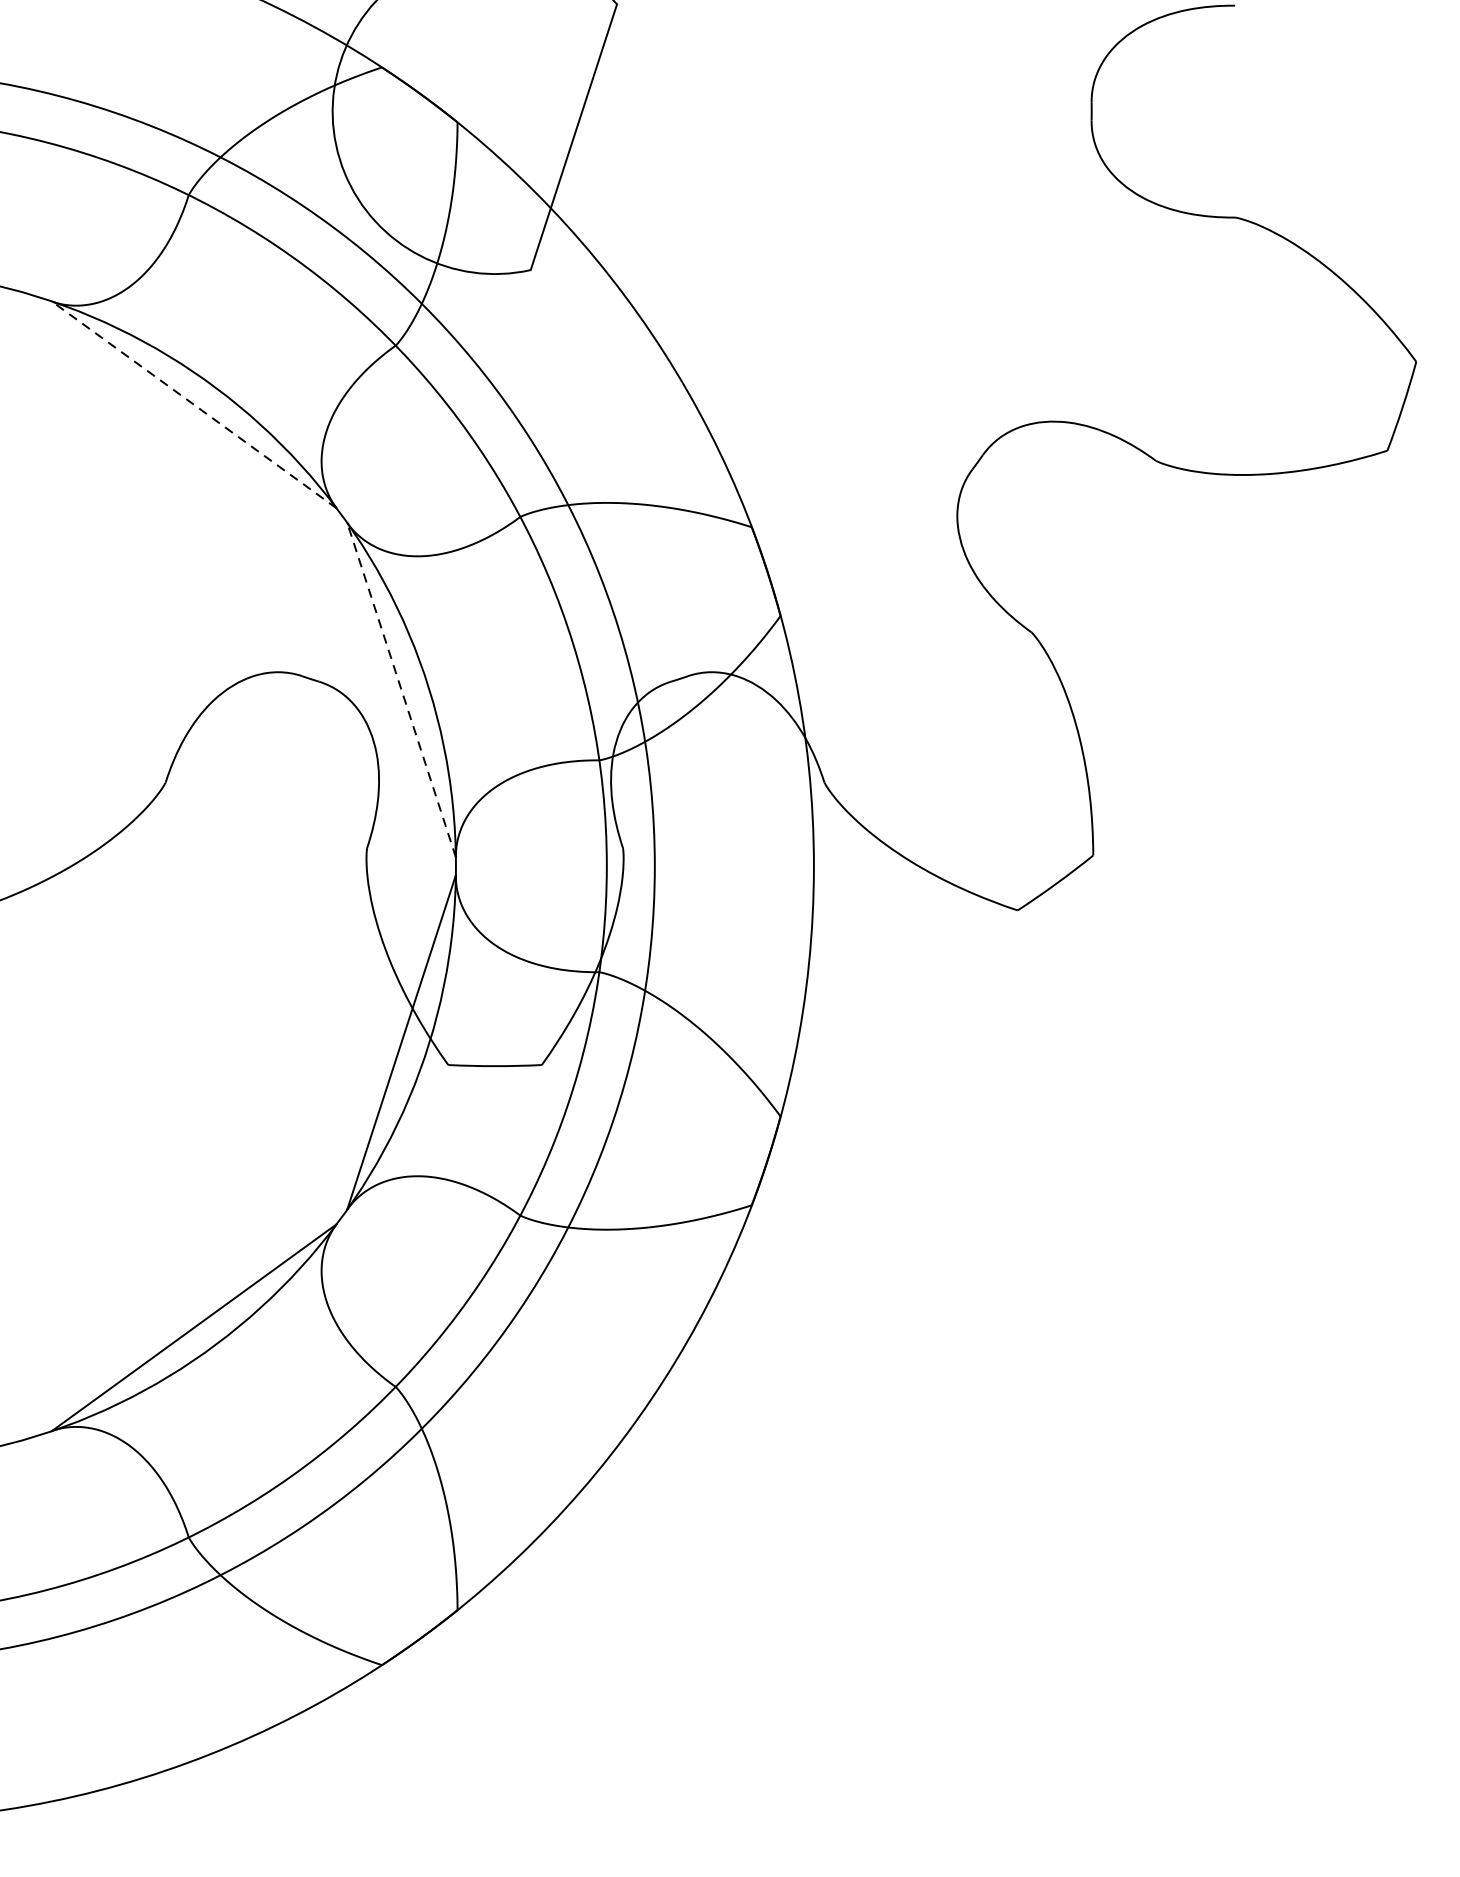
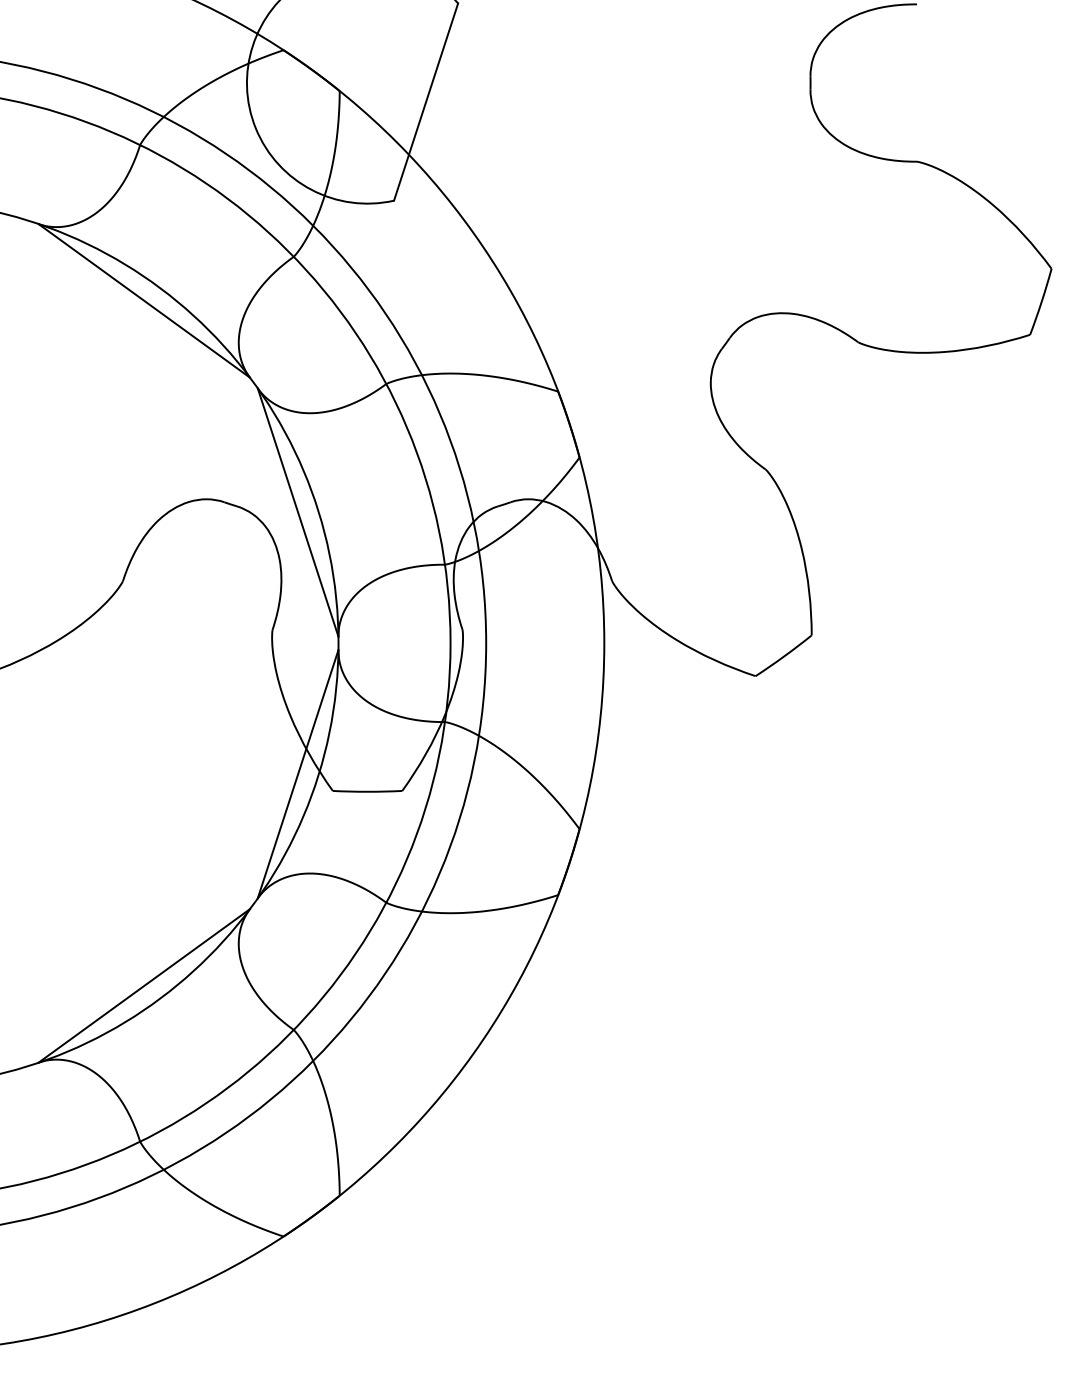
line: (194, 404) -> (144, 300), dashed -> solid
line: (402, 690) -> (298, 512), dashed -> solid

